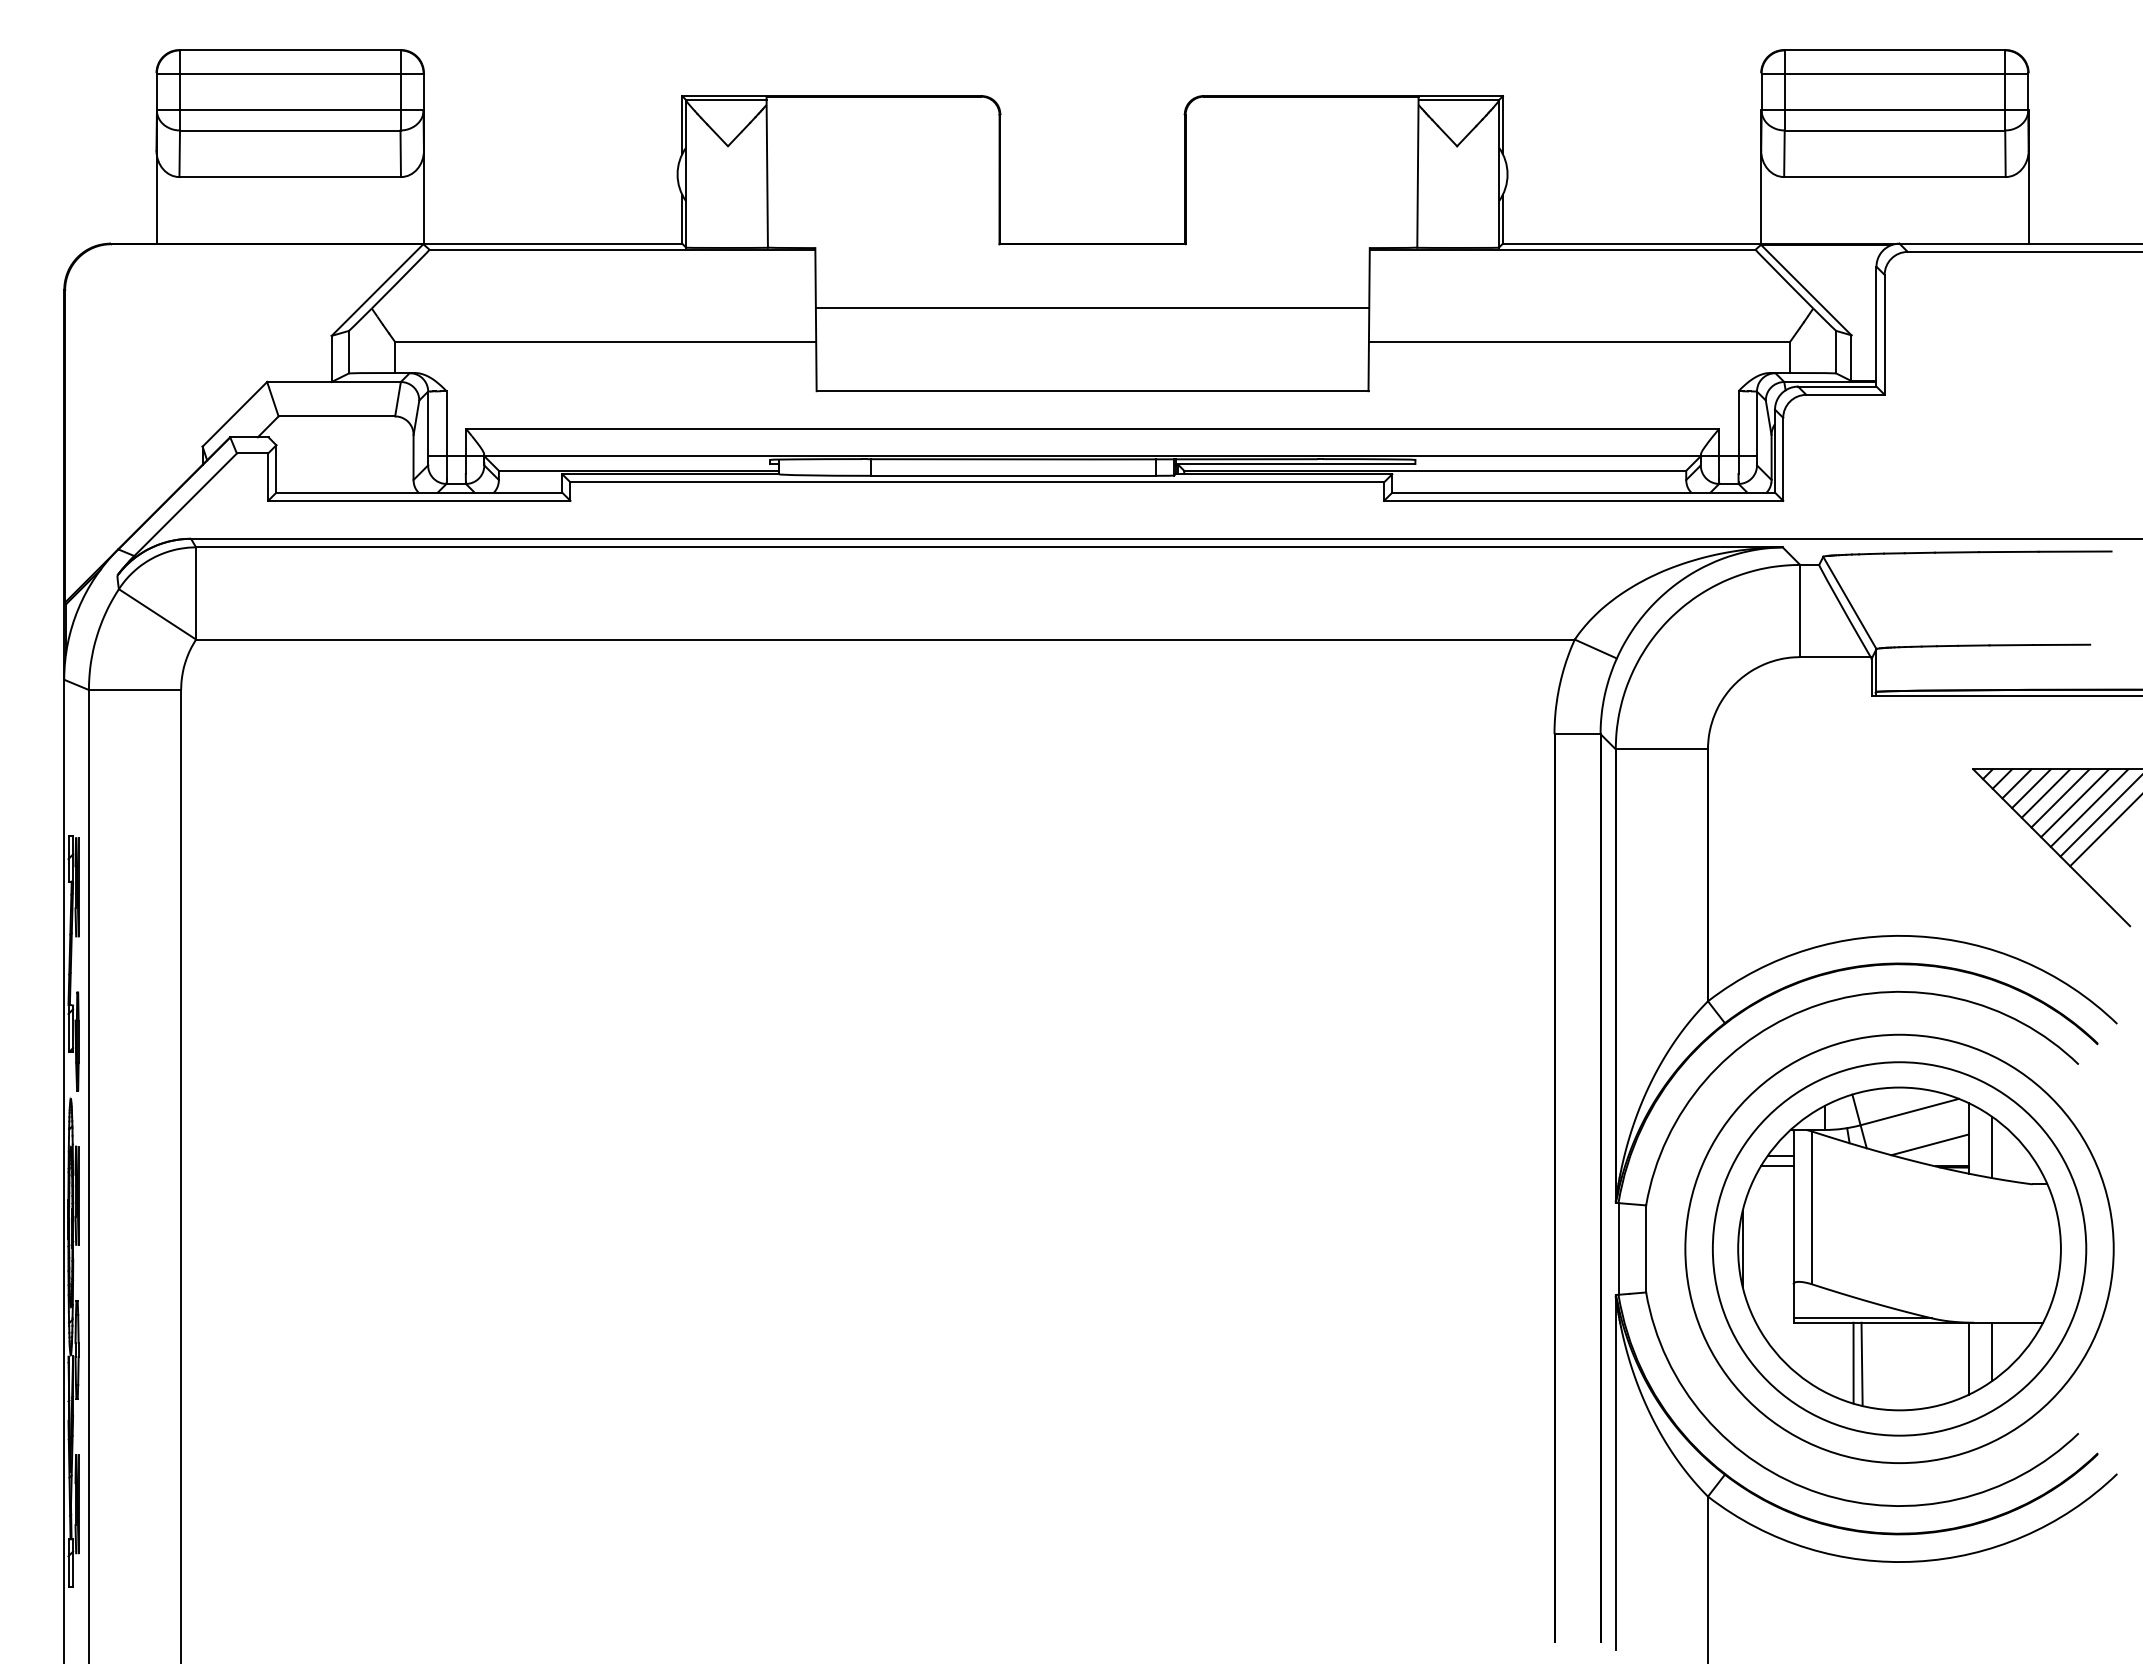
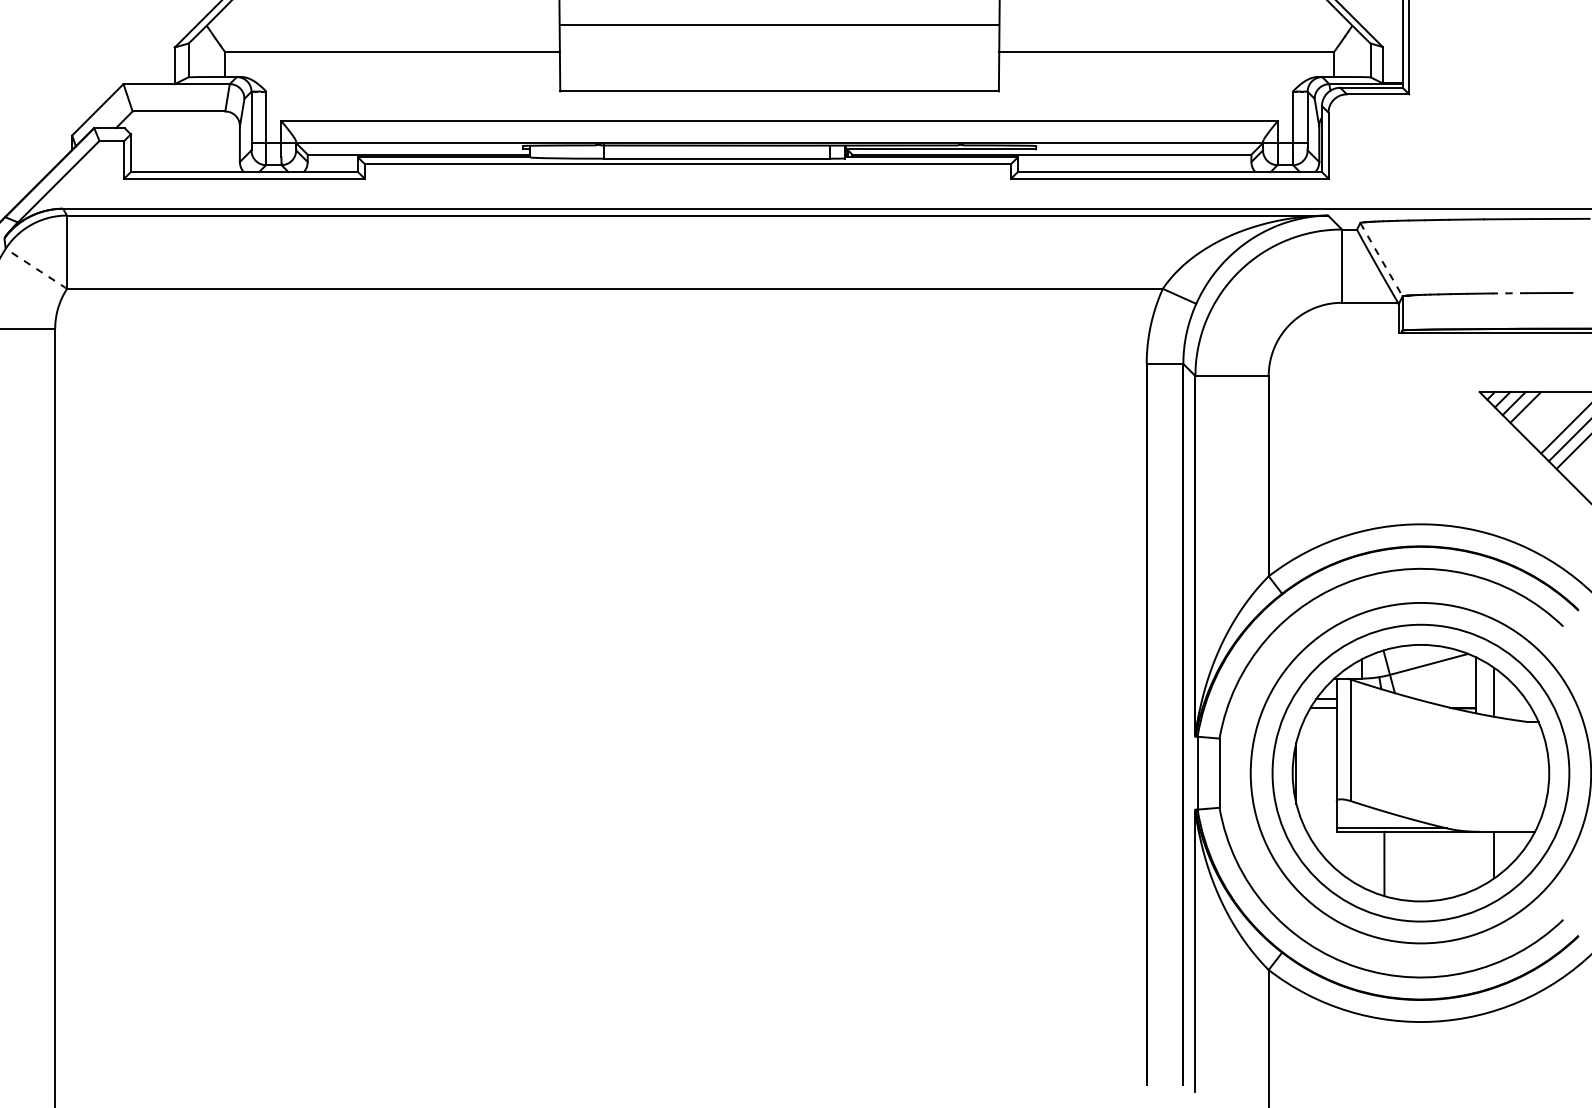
line: (1850, 603) -> (1381, 260), solid -> dashed
line: (157, 614) -> (36, 268), solid -> dashed
line: (2011, 645) -> (1509, 293), solid -> dashed
line: (2045, 793) -> (1536, 411), removed
line: (2060, 798) -> (1548, 415), removed
line: (2074, 803) -> (1560, 419), removed
line: (1929, 1144) -> (1444, 690), removed
line: (1968, 1358) -> (1475, 860), removed
line: (1861, 1364) -> (1390, 865), removed

